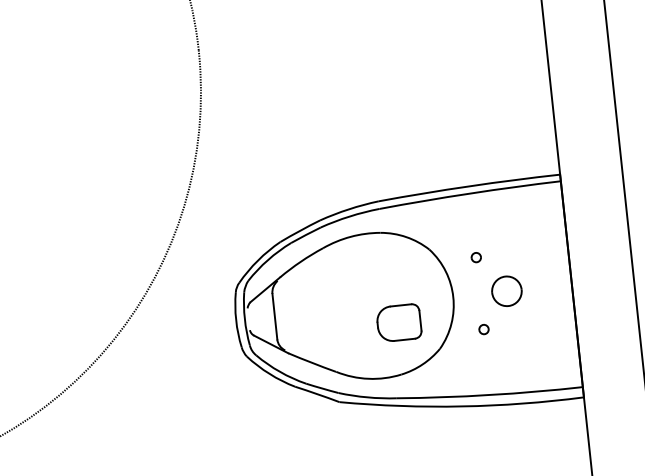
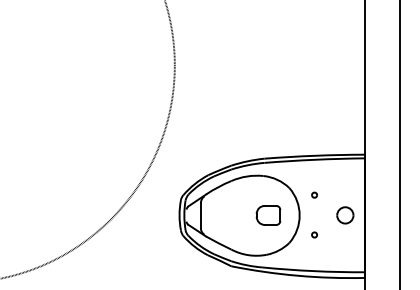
part: (507, 291) -> (345, 215), moved
part: (399, 323) -> (268, 215), moved

